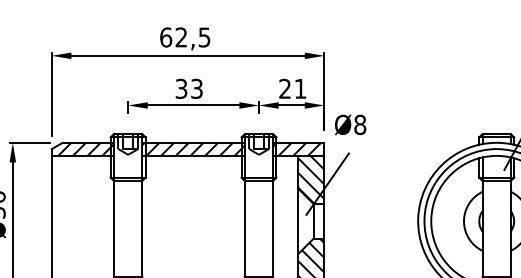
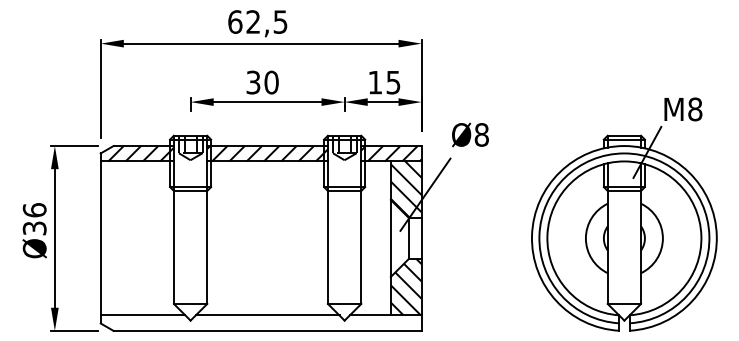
text: (196, 88) -> (271, 82), 33 -> 30
text: (292, 88) -> (384, 82), 21 -> 15
text: (350, 124) -> (470, 134), moved

